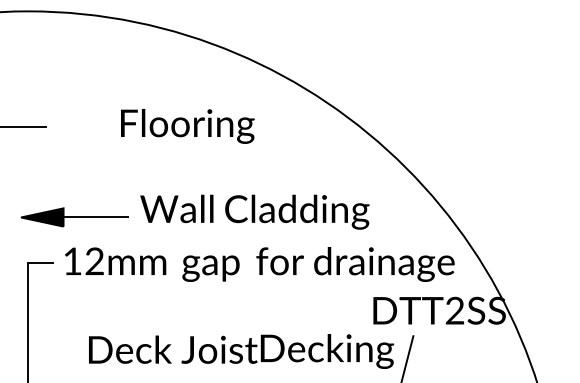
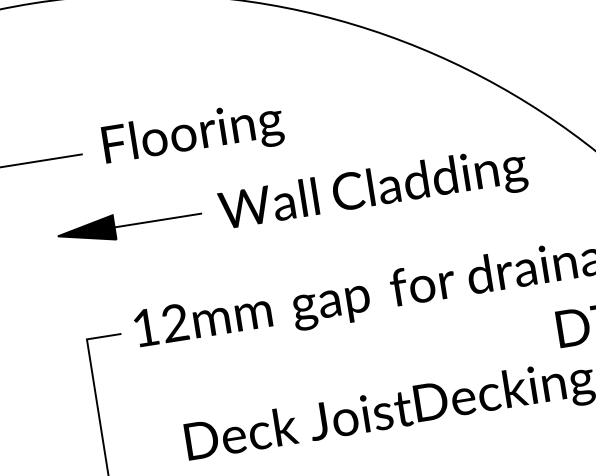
text: (187, 126) -> (193, 135), moved
text: (254, 211) -> (372, 190), moved
part: (74, 217) -> (129, 225), moved

